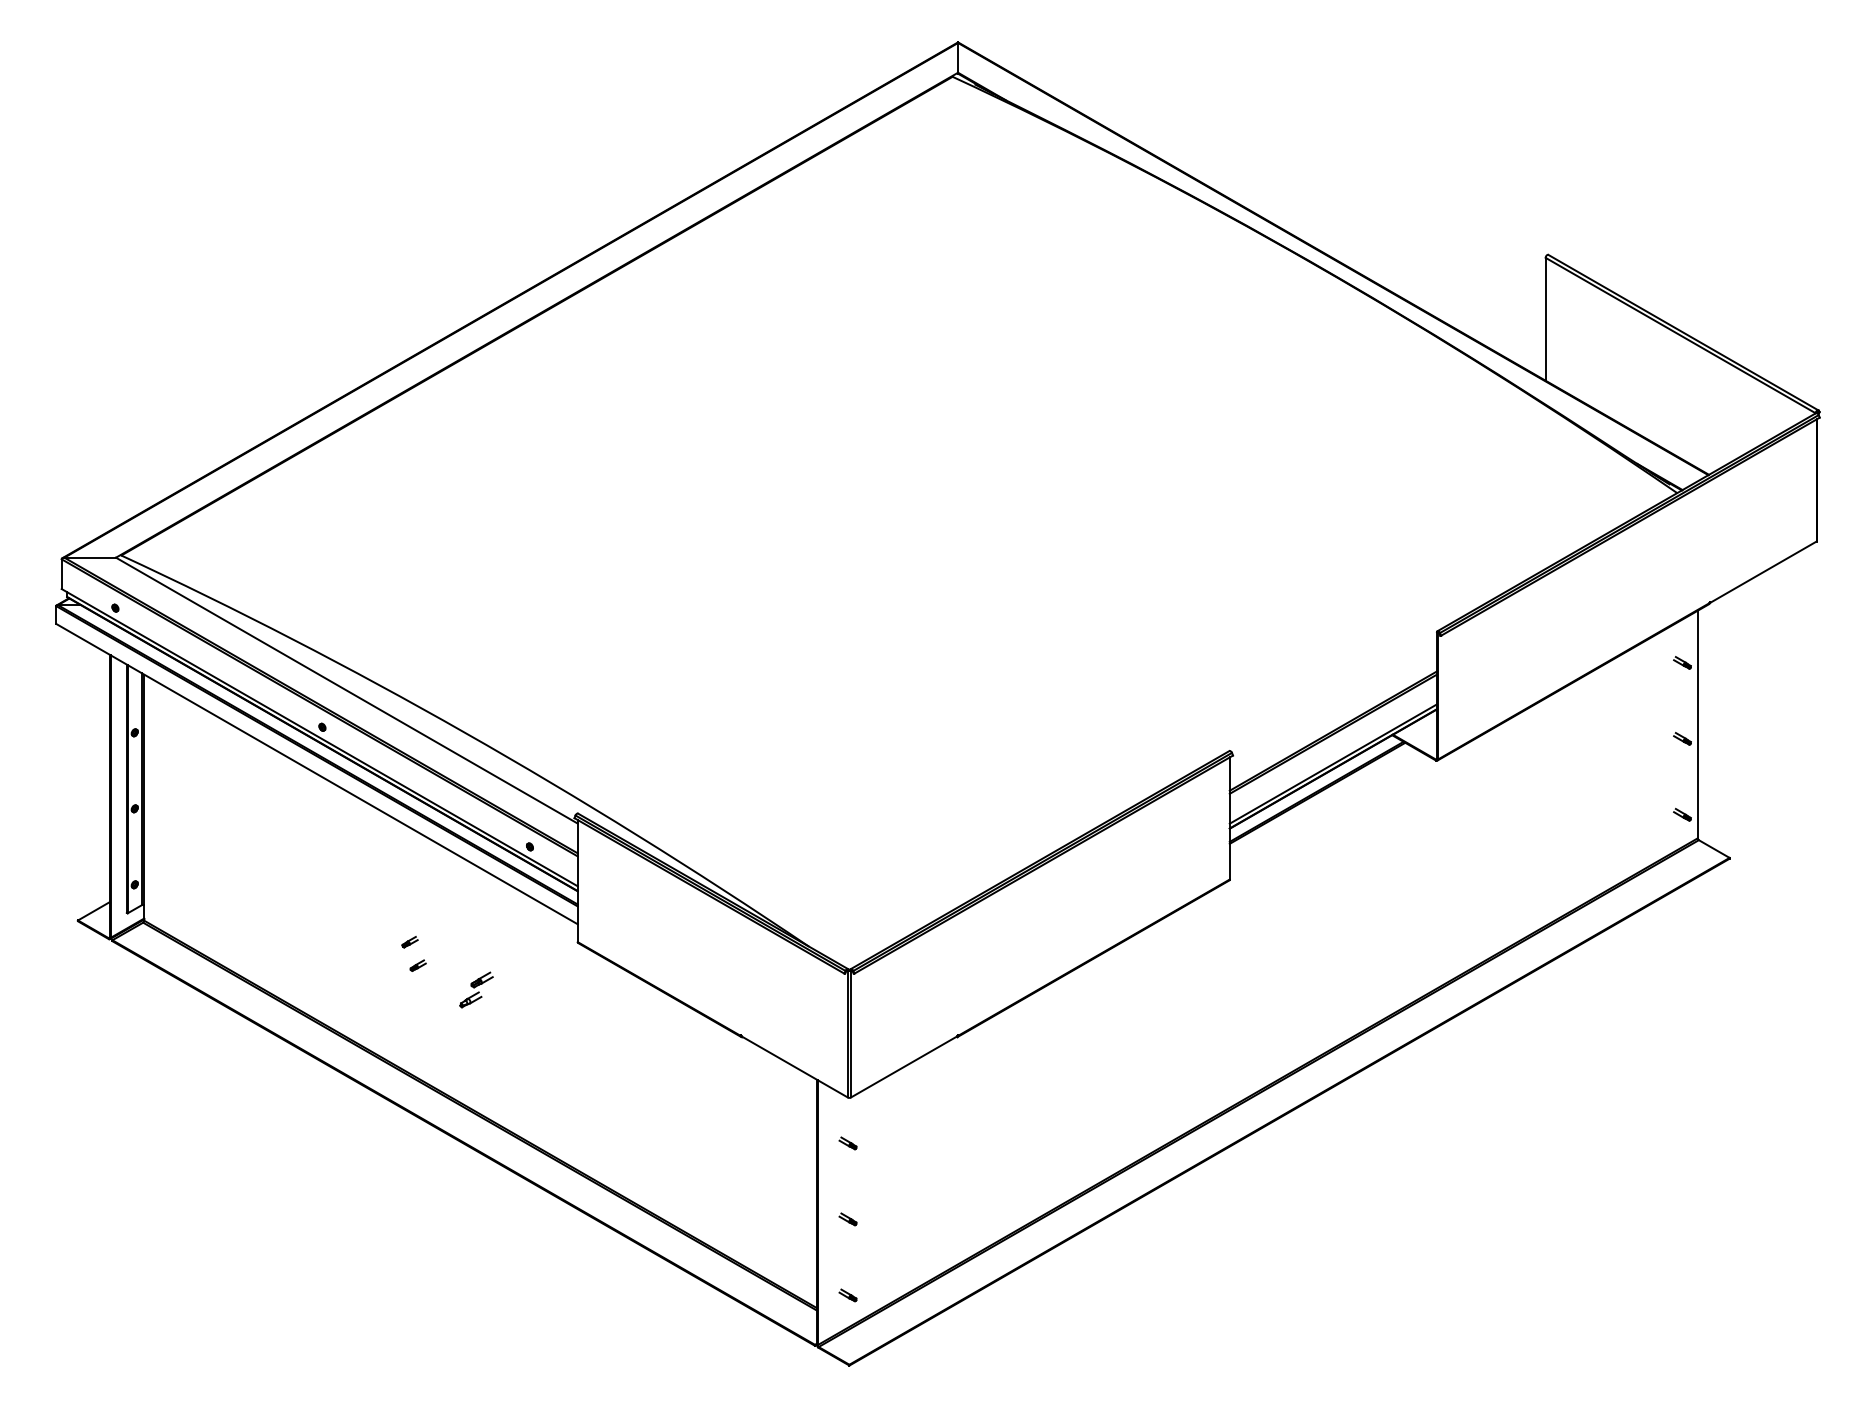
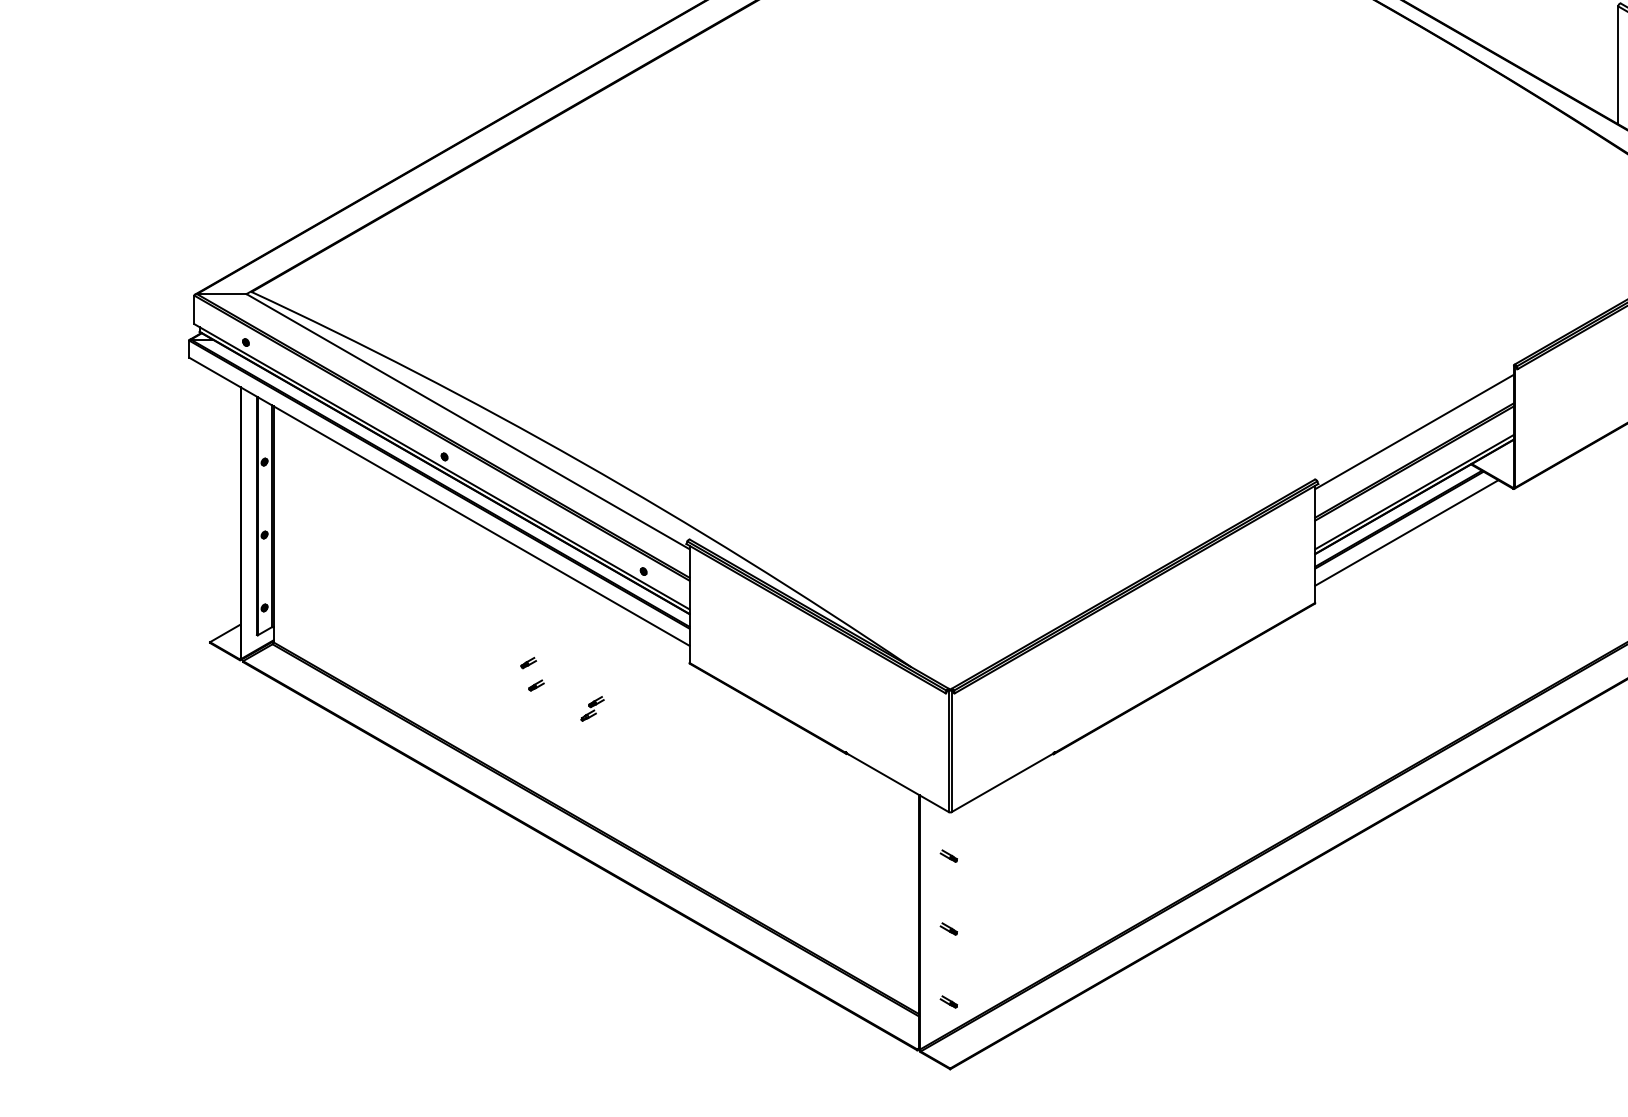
line: (1333, 701) -> (1414, 432), added
line: (1324, 806) -> (1406, 532), added
part: (476, 989) -> (592, 708), size x0.71

